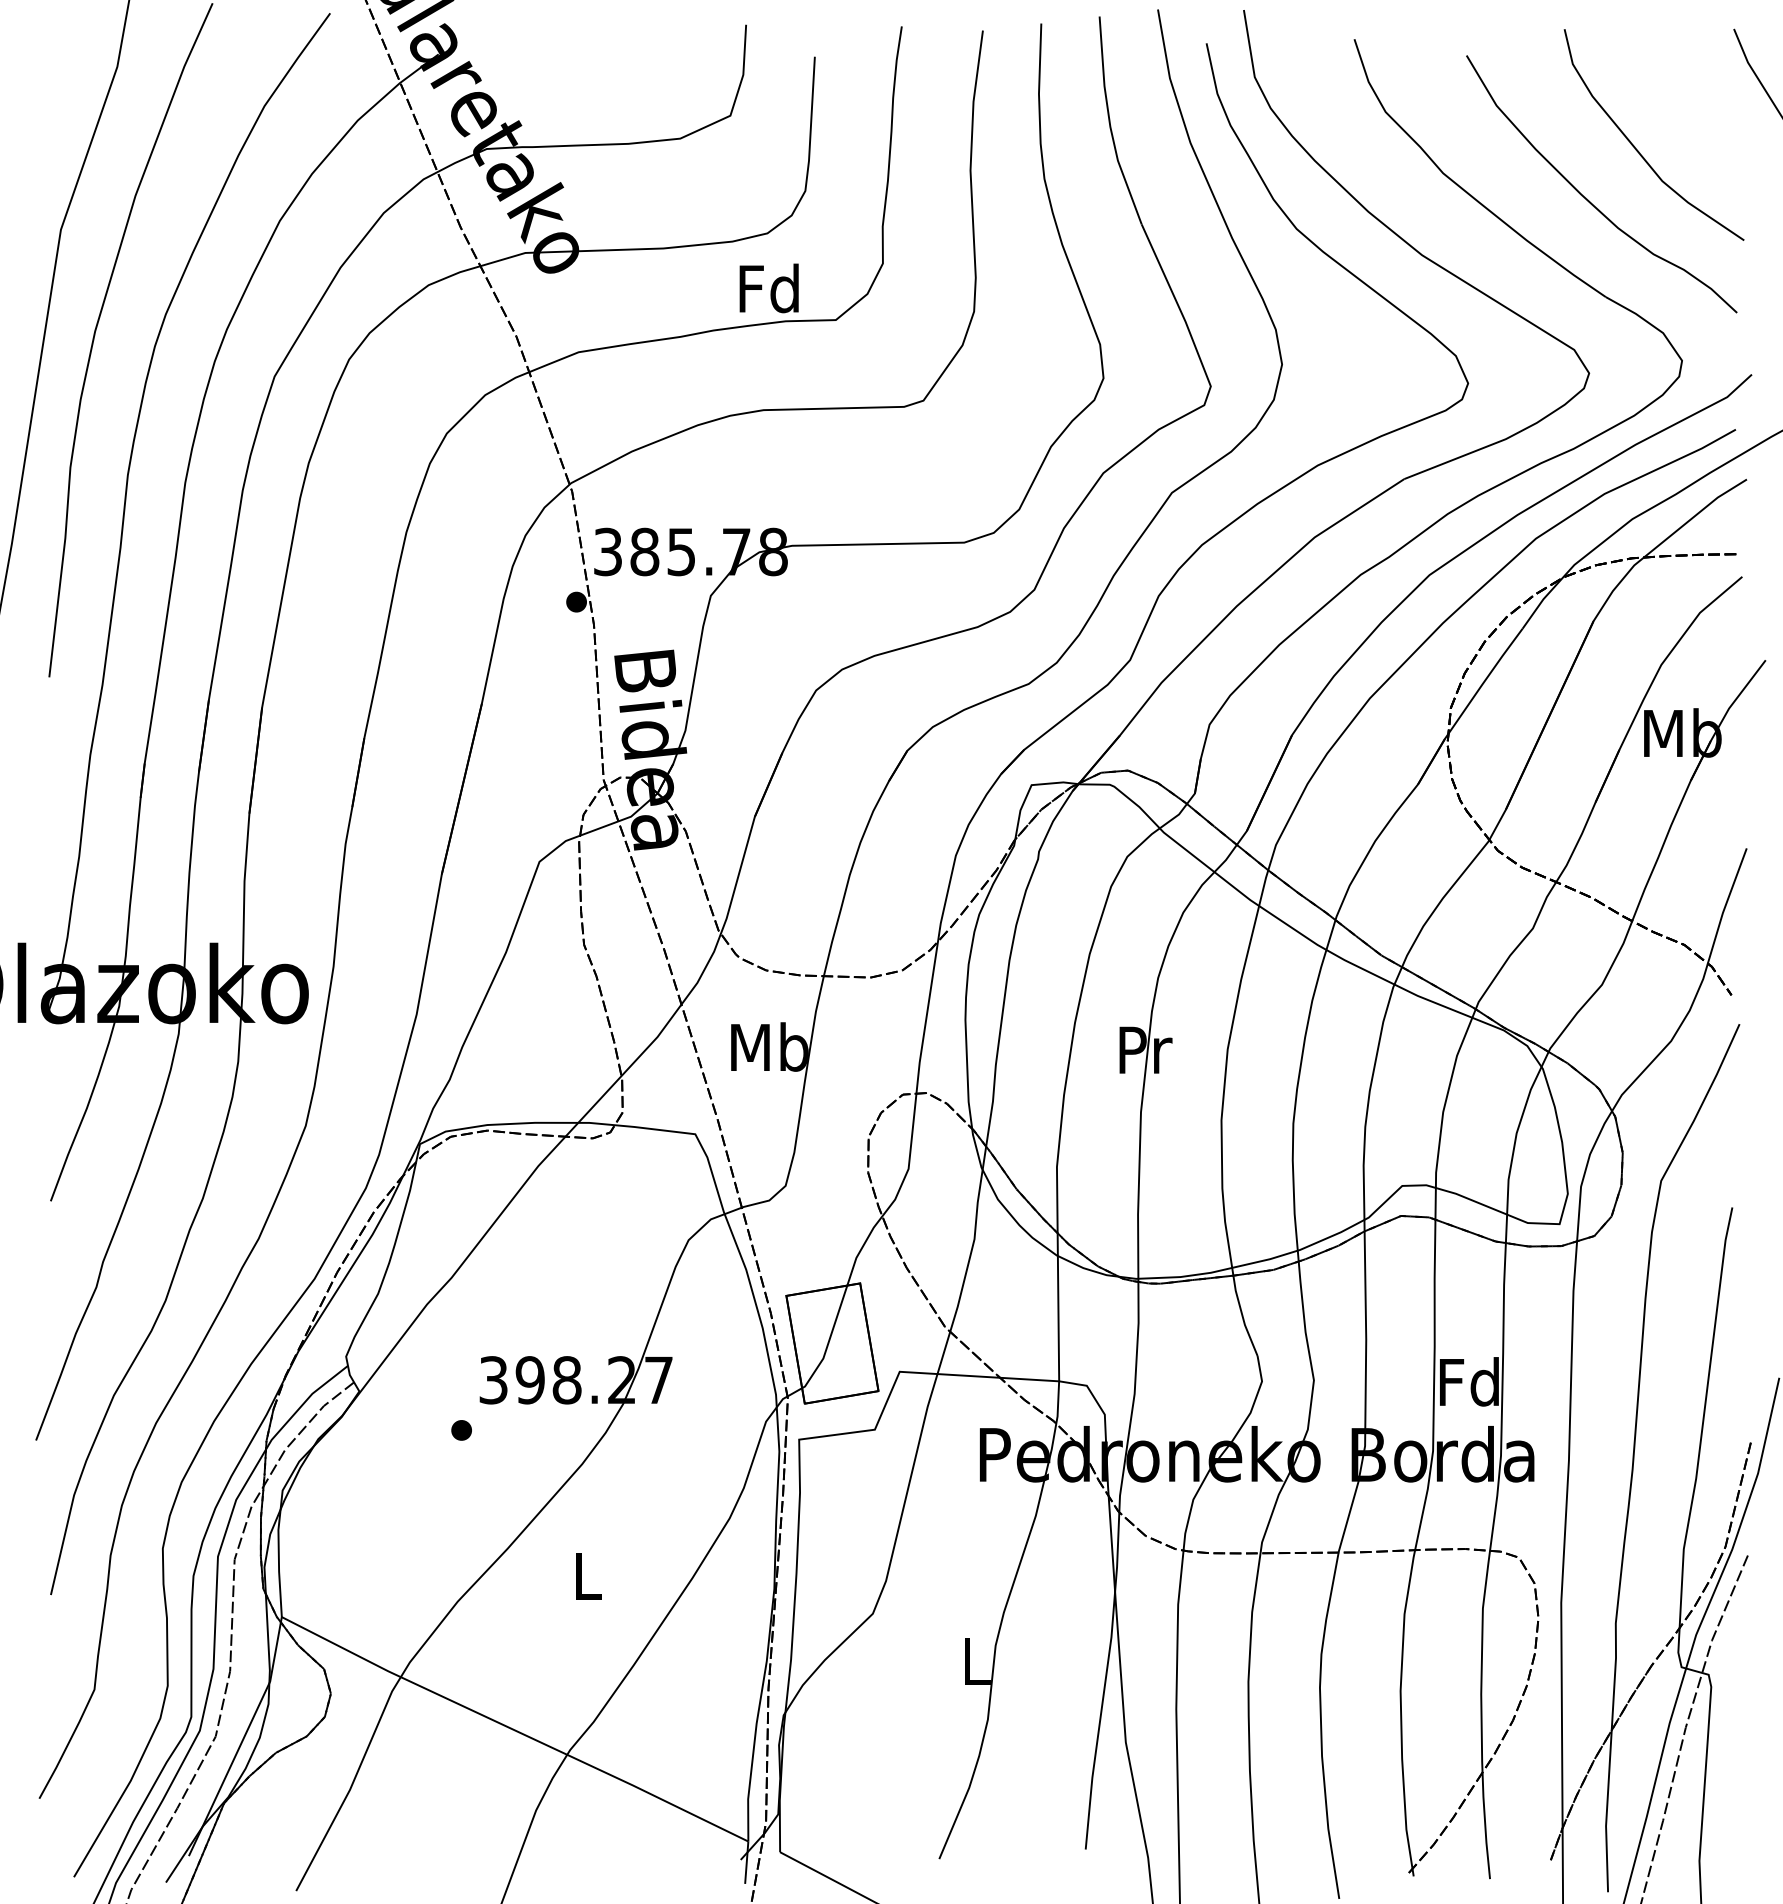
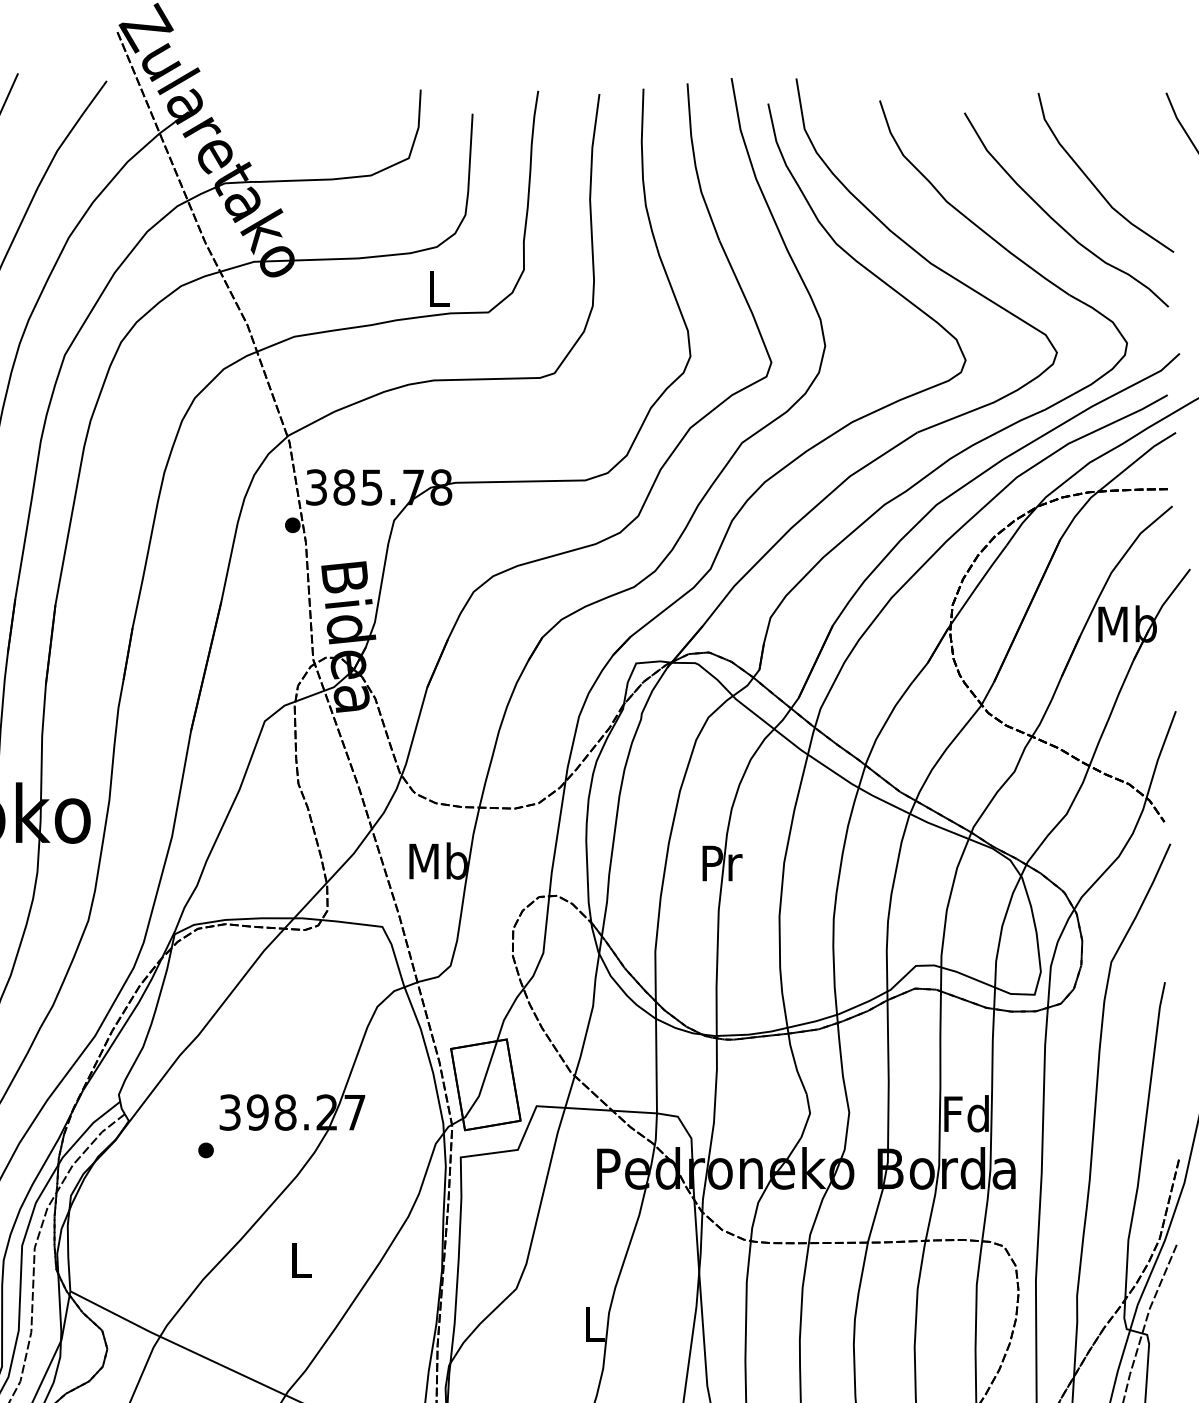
text: (768, 288) -> (437, 288), Fd -> L

